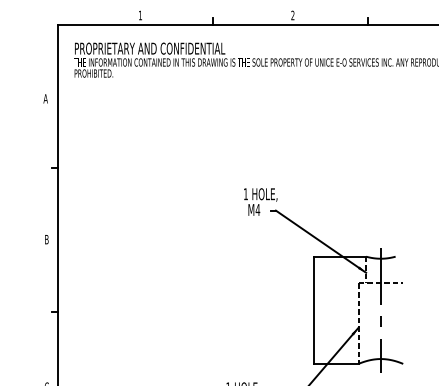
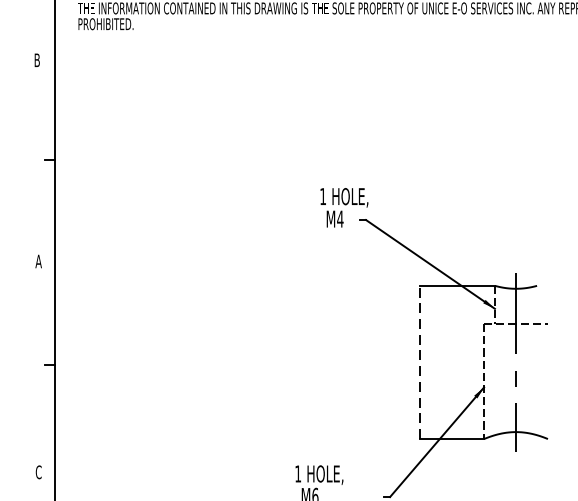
text: (45, 98) -> (36, 59), A -> B
text: (46, 239) -> (38, 261), B -> A
line: (313, 310) -> (419, 362), solid -> dashed

